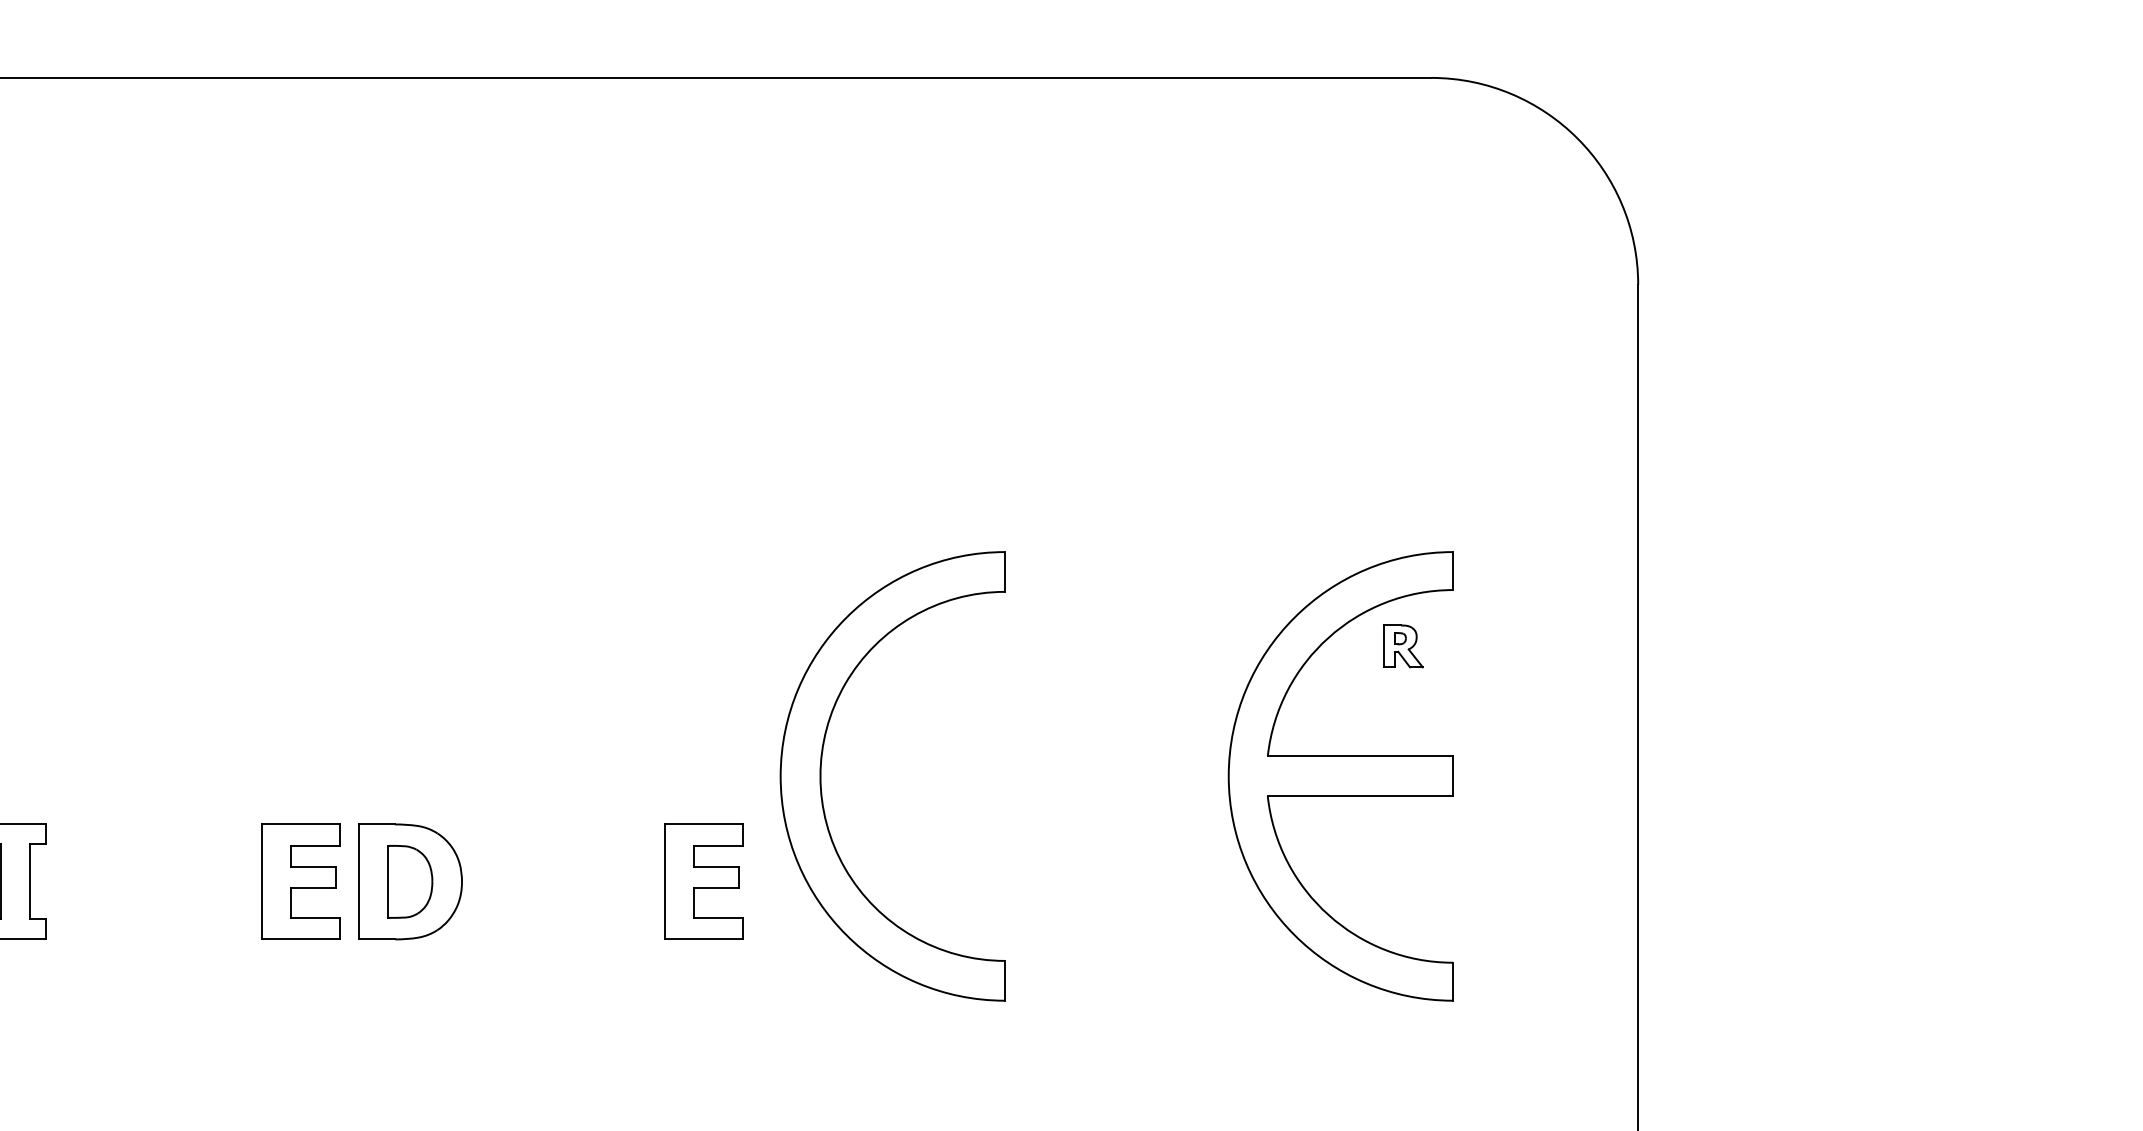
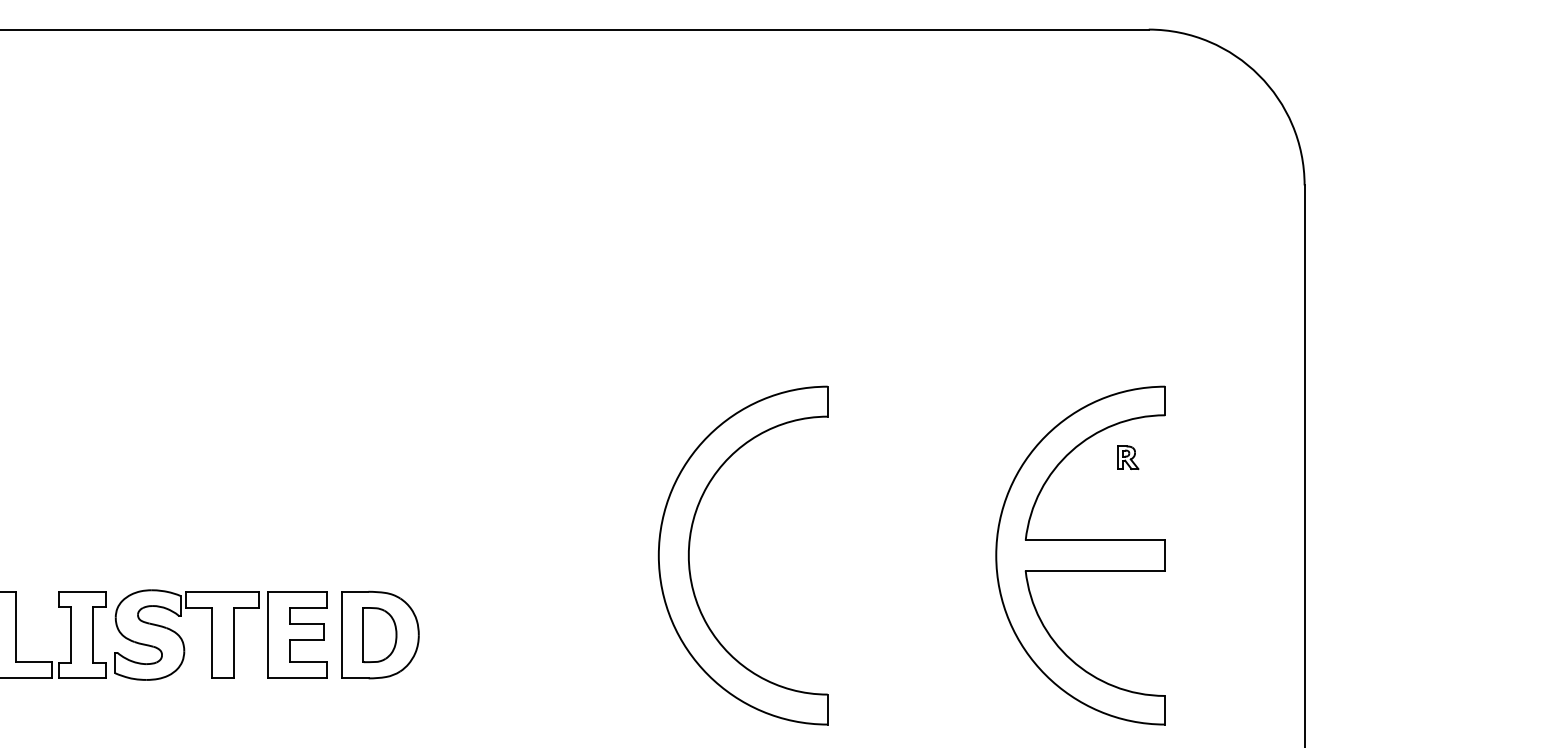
part: (1403, 646) -> (1127, 457), size x0.71
part: (703, 881) -> (600, 634), removed
part: (147, 886) -> (181, 638), added

